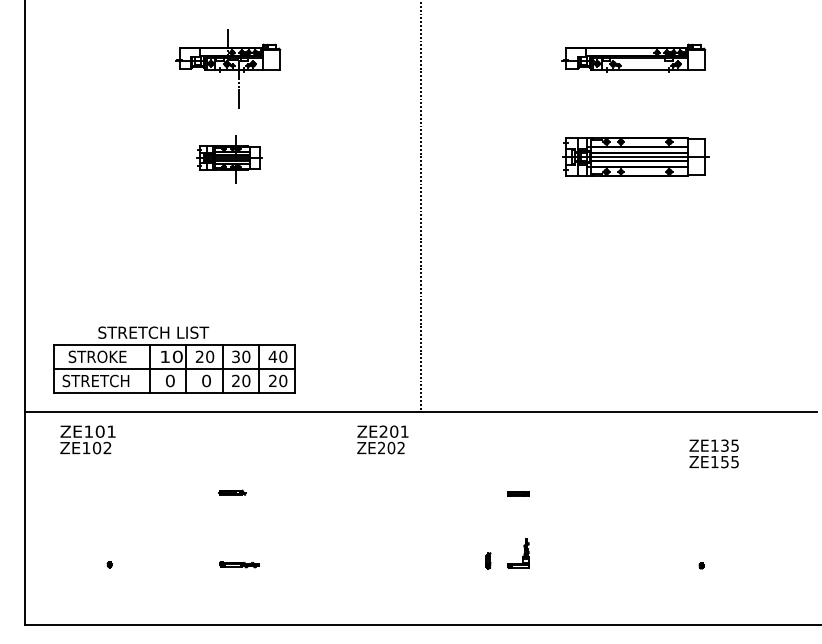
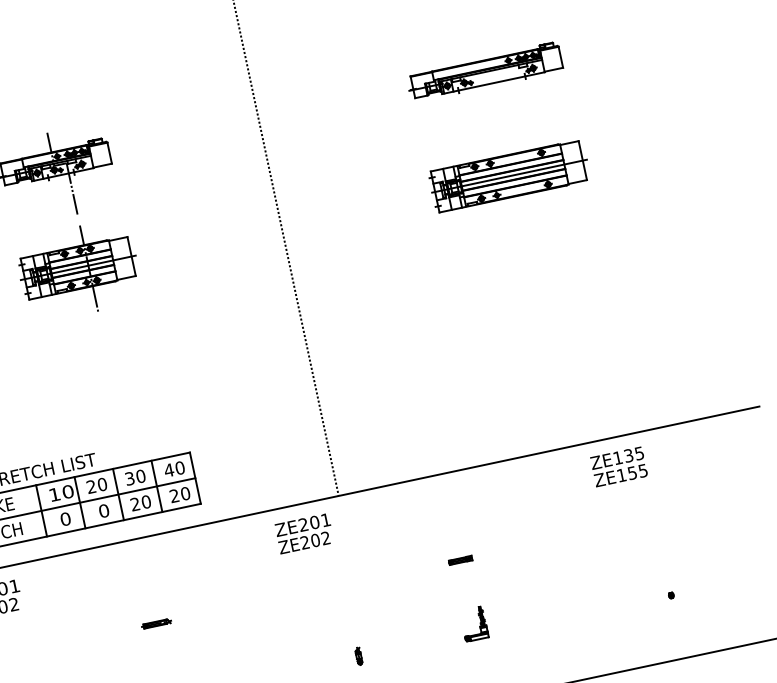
part: (229, 159) -> (78, 270), size x1.67
text: (713, 453) -> (618, 466), moved
part: (488, 560) -> (359, 655), moved

